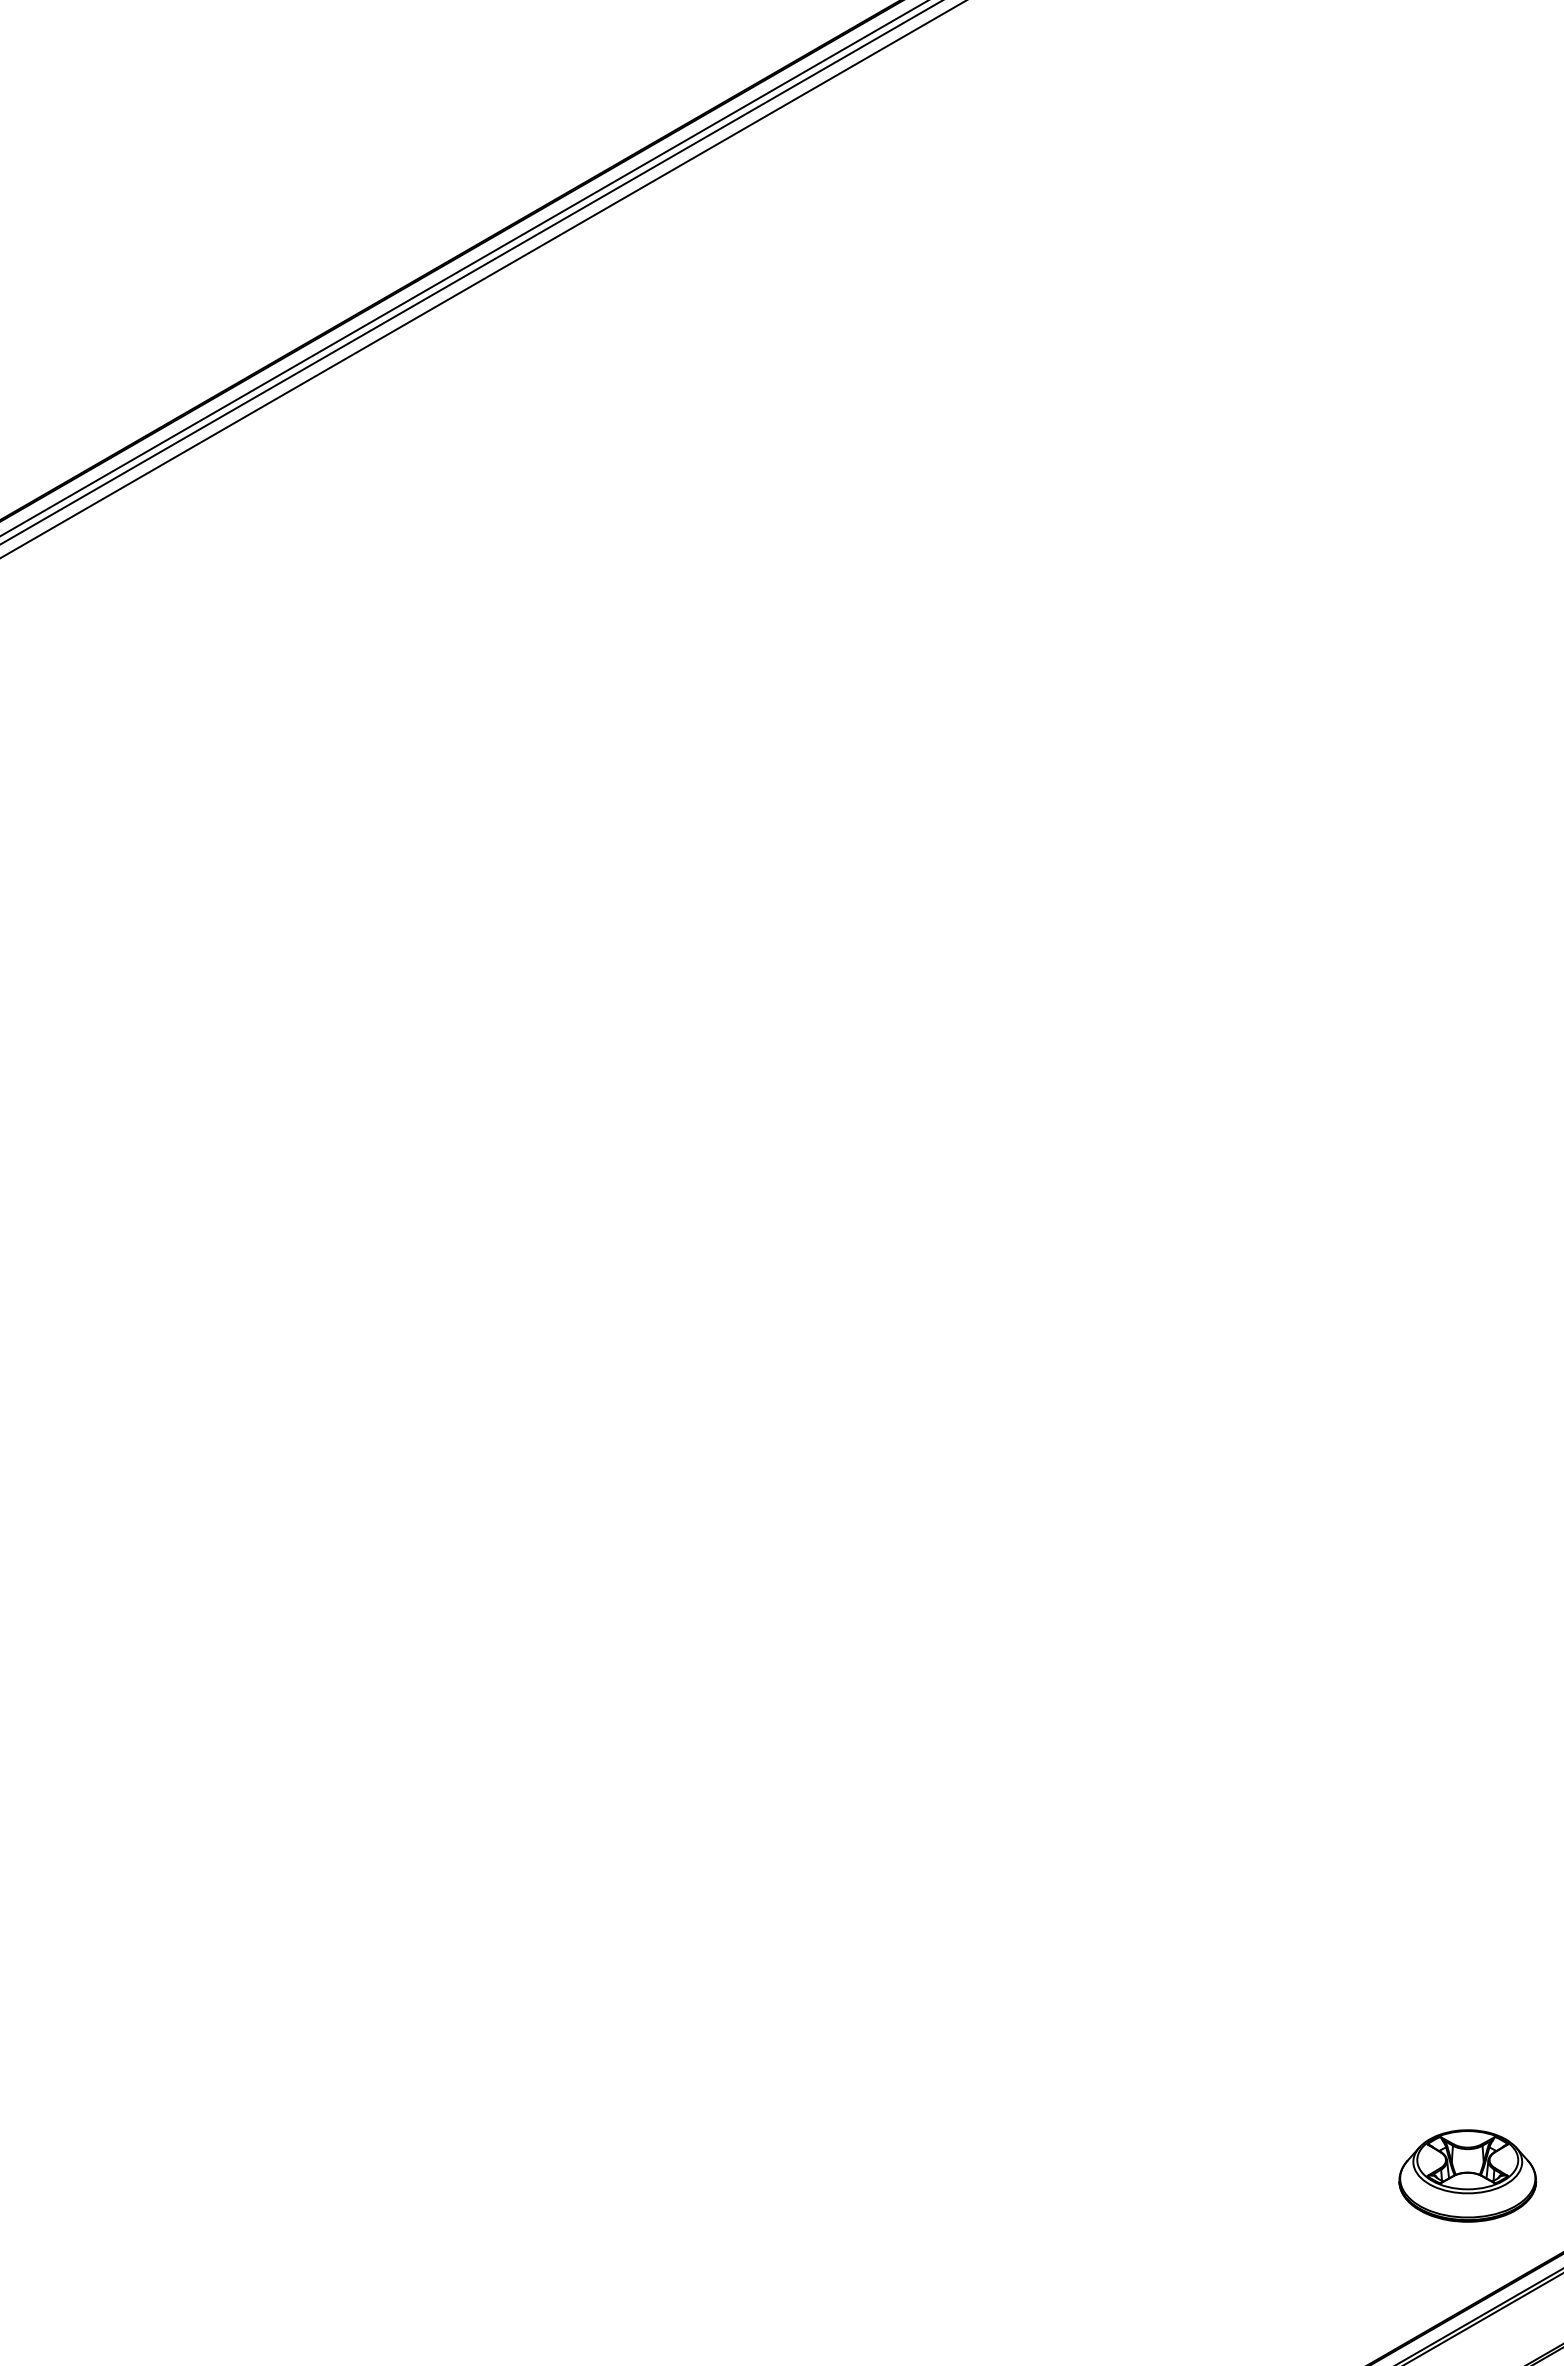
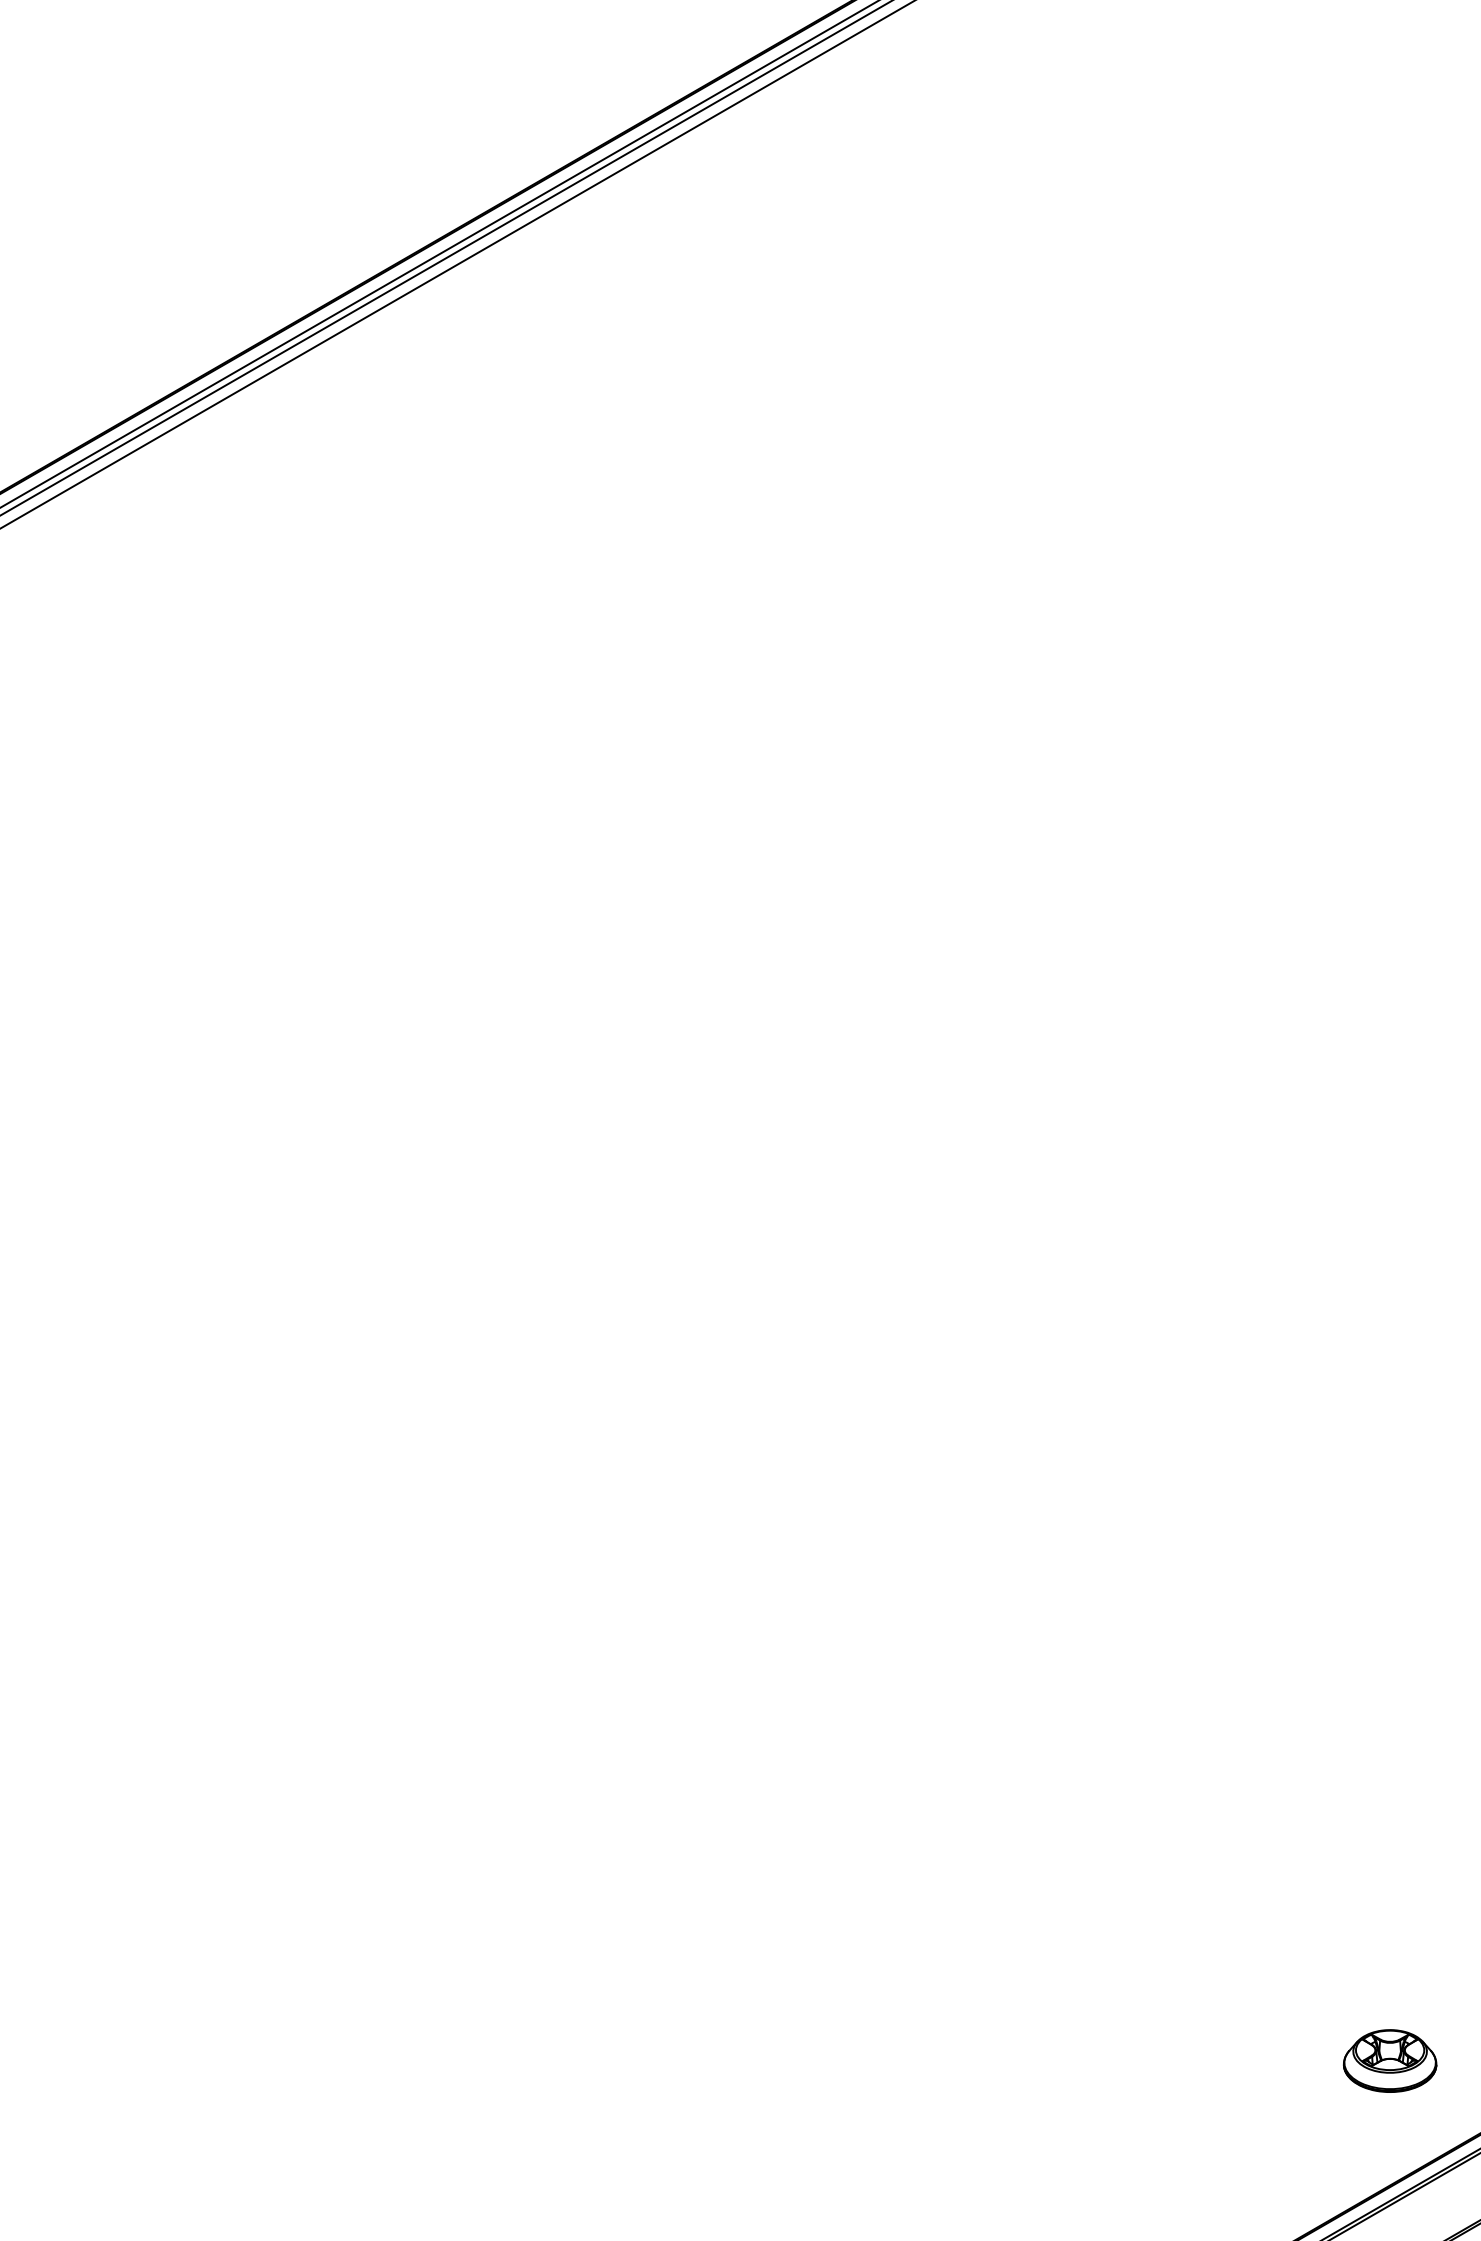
part: (1467, 2175) -> (1389, 2060), size x0.71

